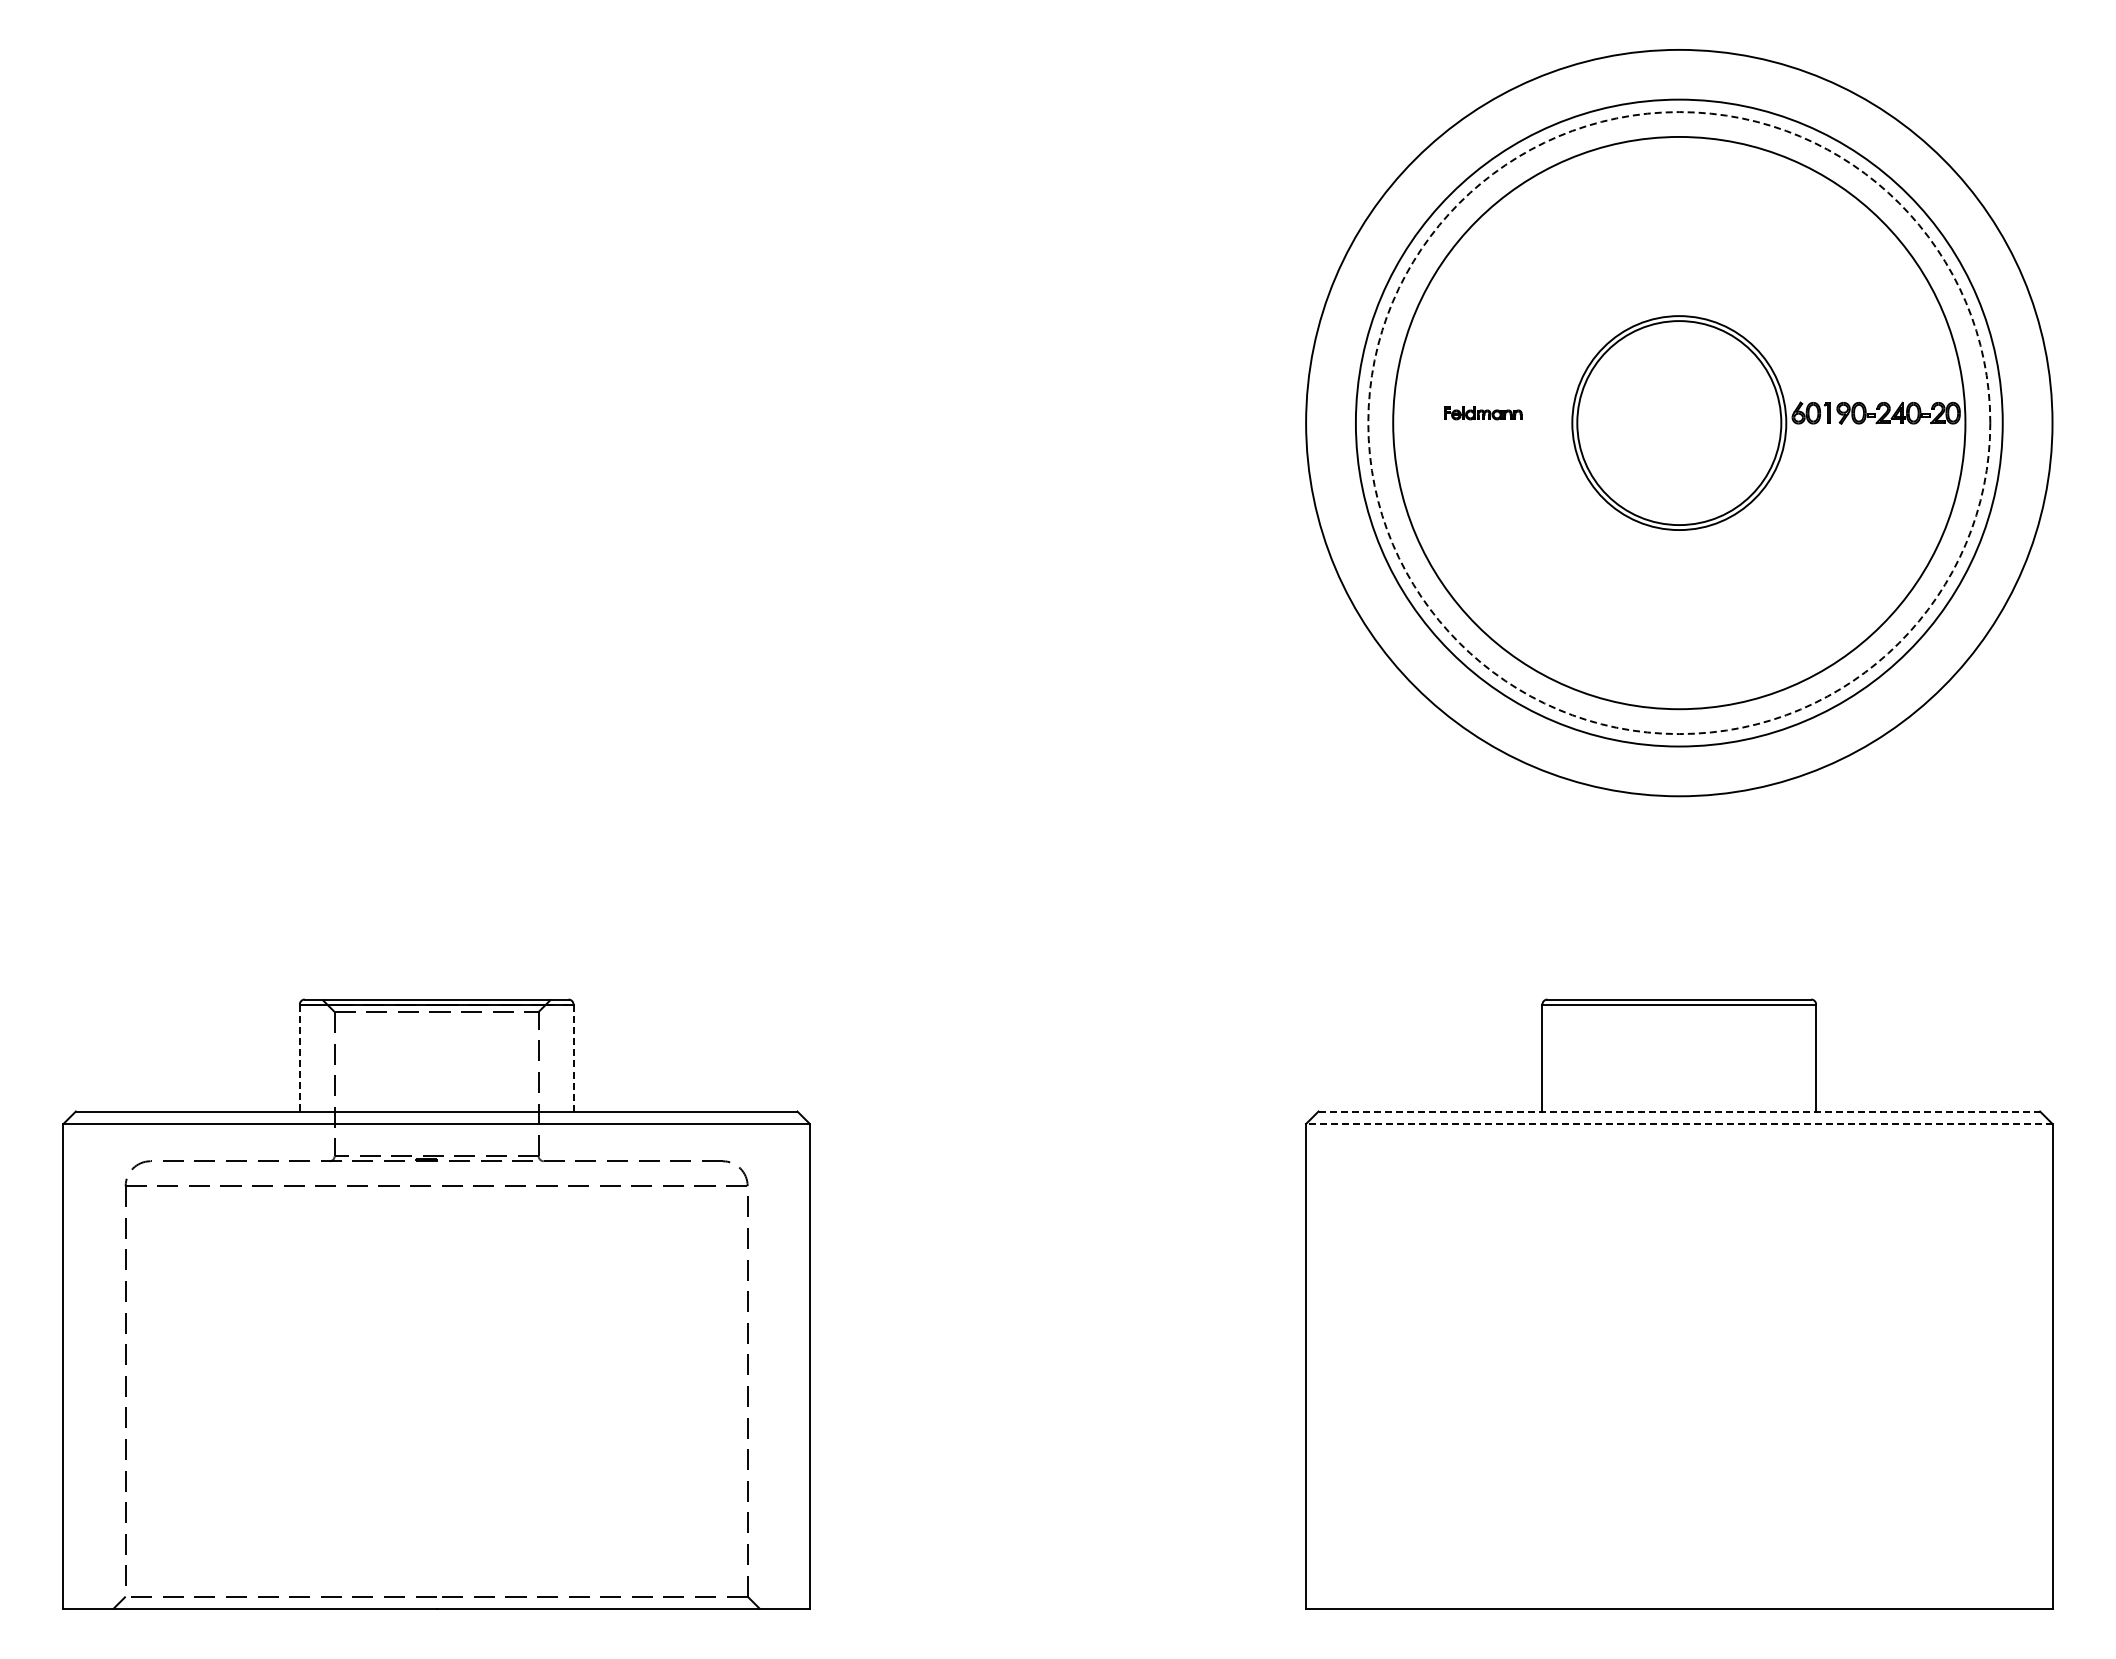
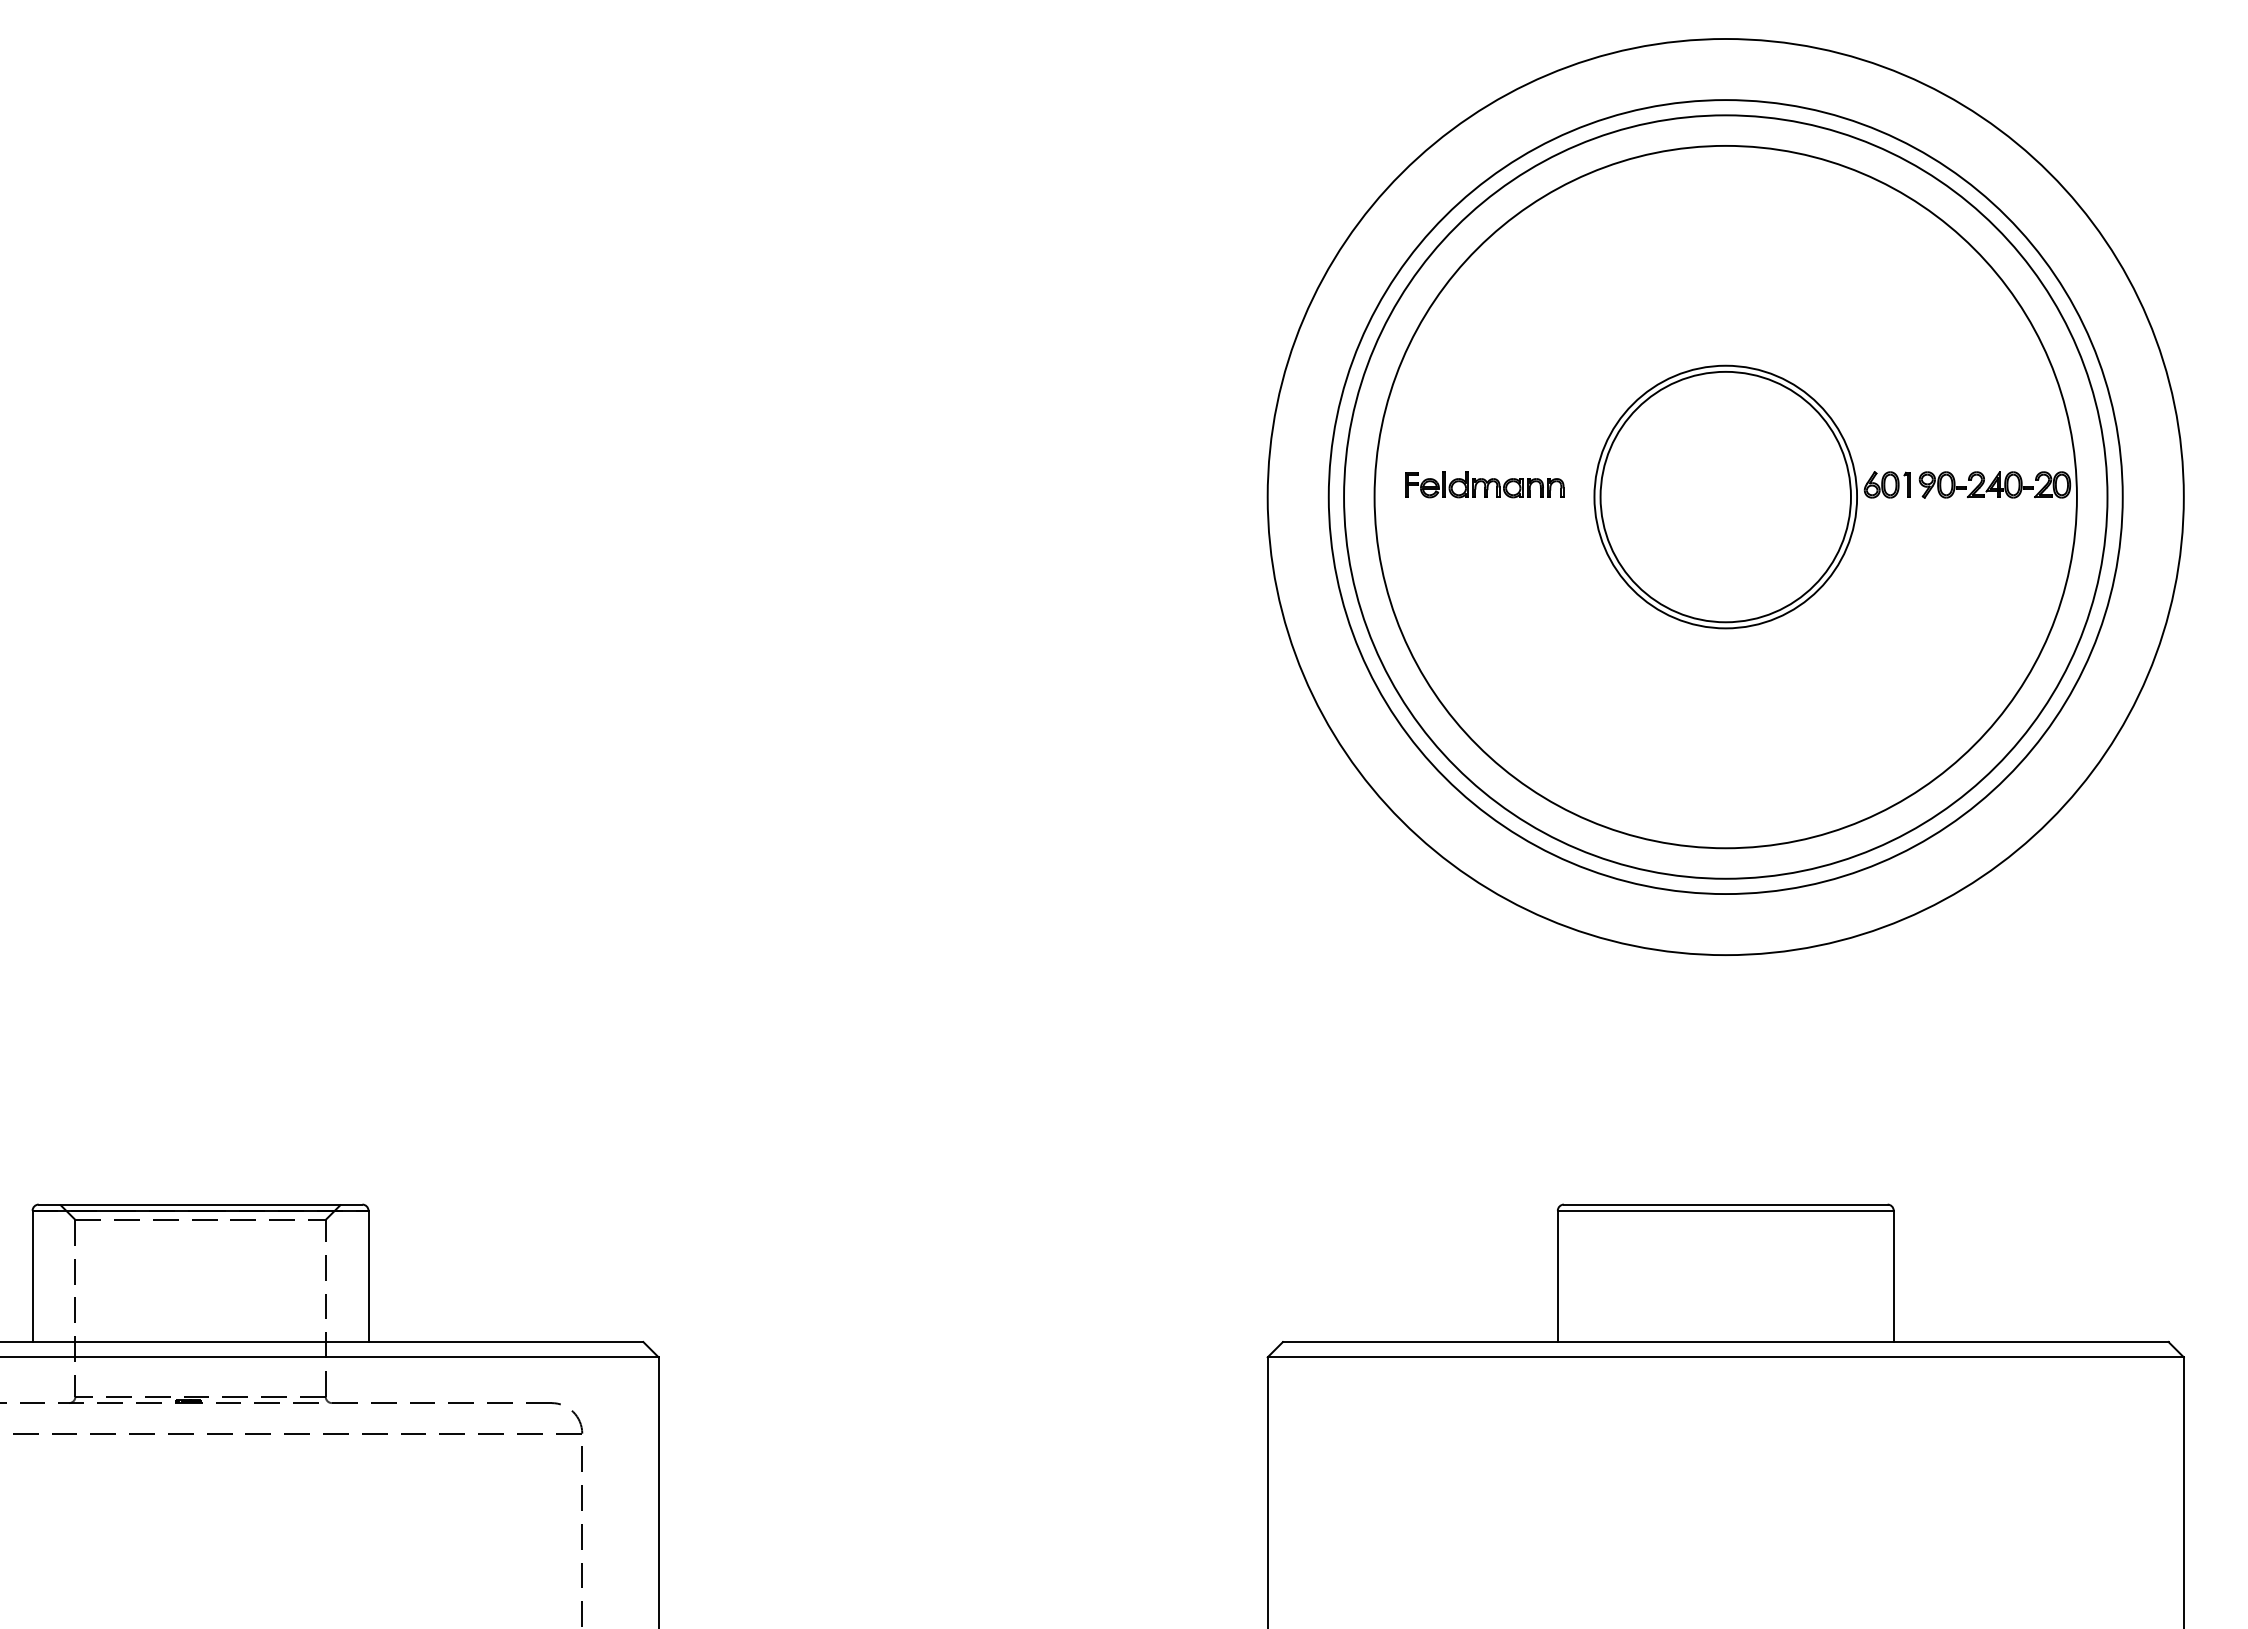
part: (1483, 413) -> (1485, 485), size x1.67
circle: (1679, 423) -> (1726, 497), dashed -> solid
line: (573, 1057) -> (368, 1275), dashed -> solid
line: (299, 1058) -> (32, 1276), dashed -> solid
line: (1679, 1111) -> (1726, 1342), dashed -> solid
line: (1678, 1123) -> (1724, 1356), dashed -> solid

